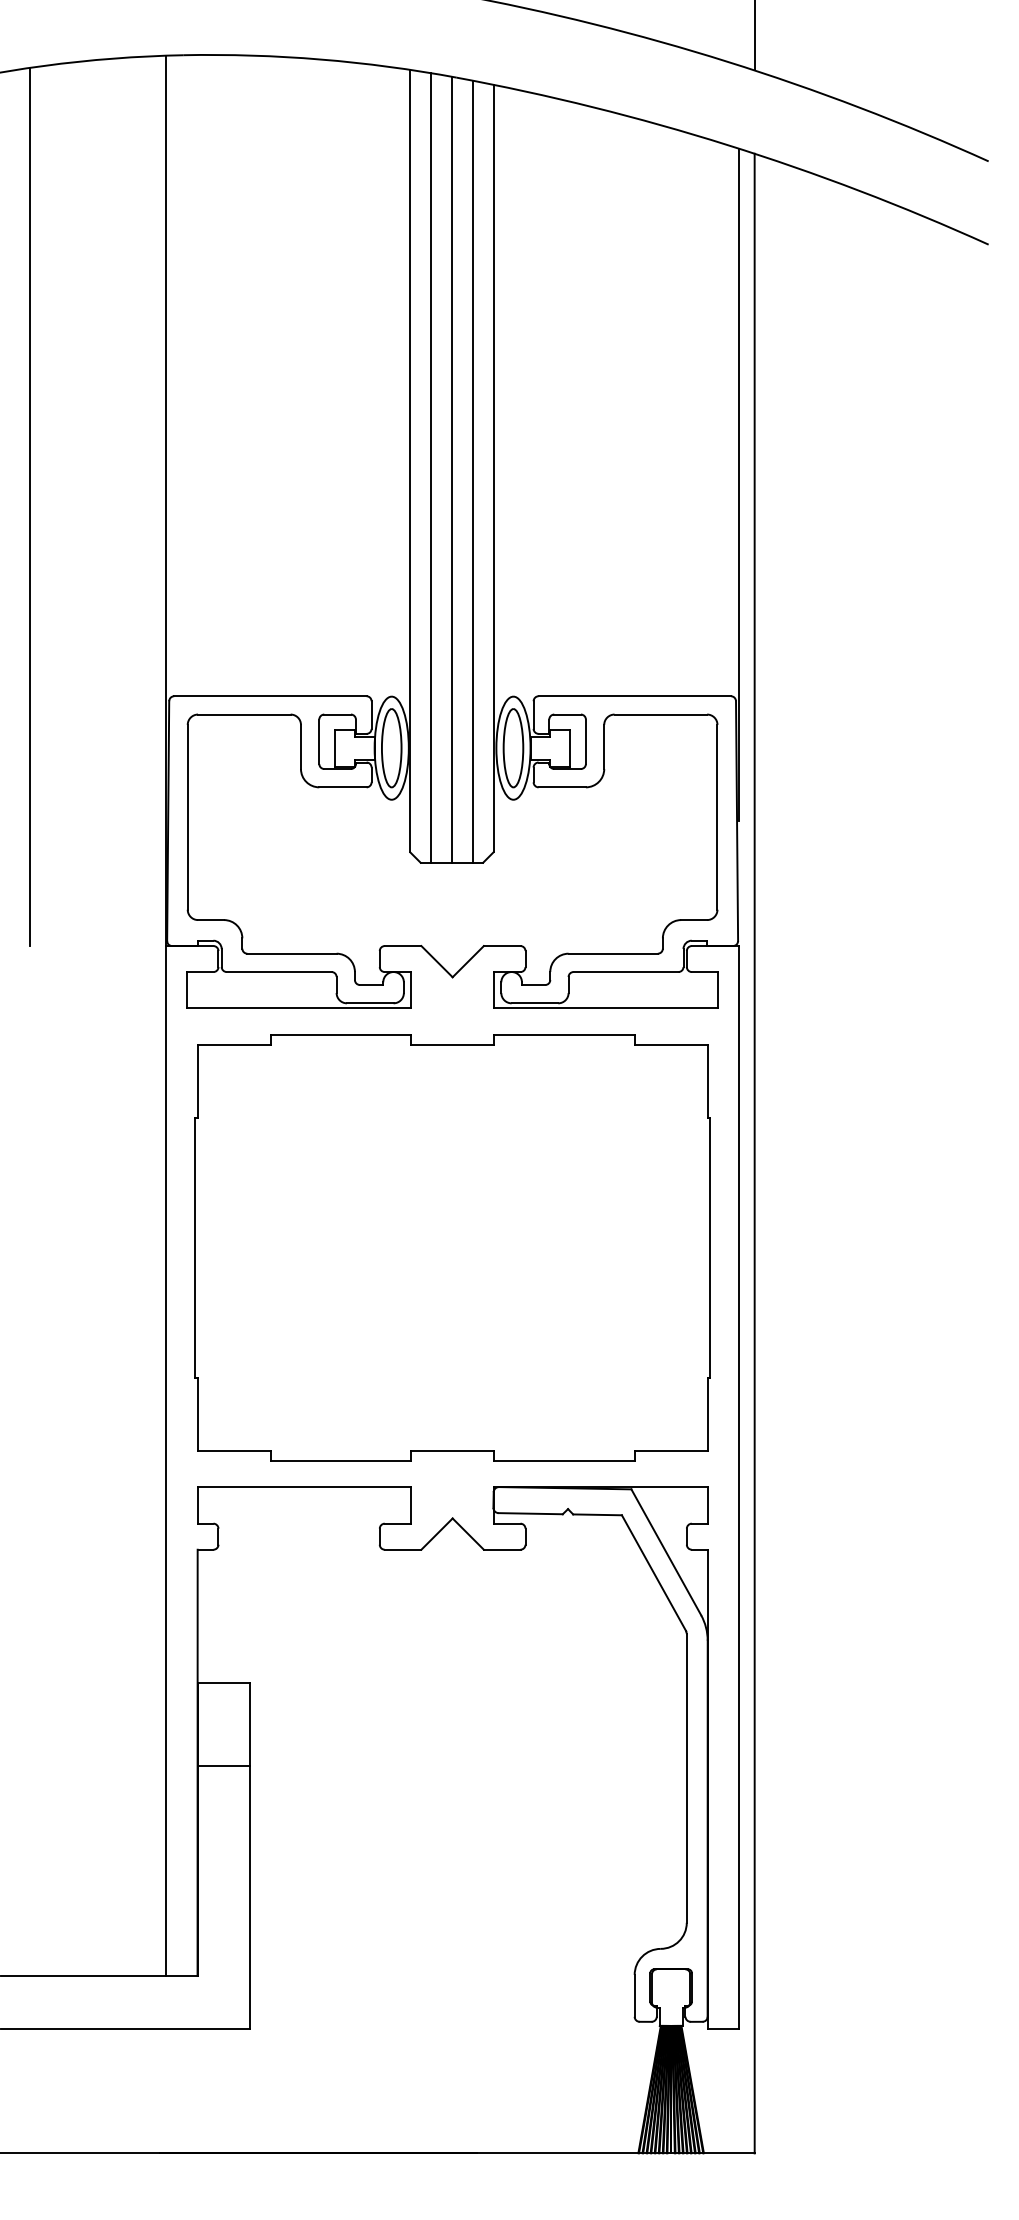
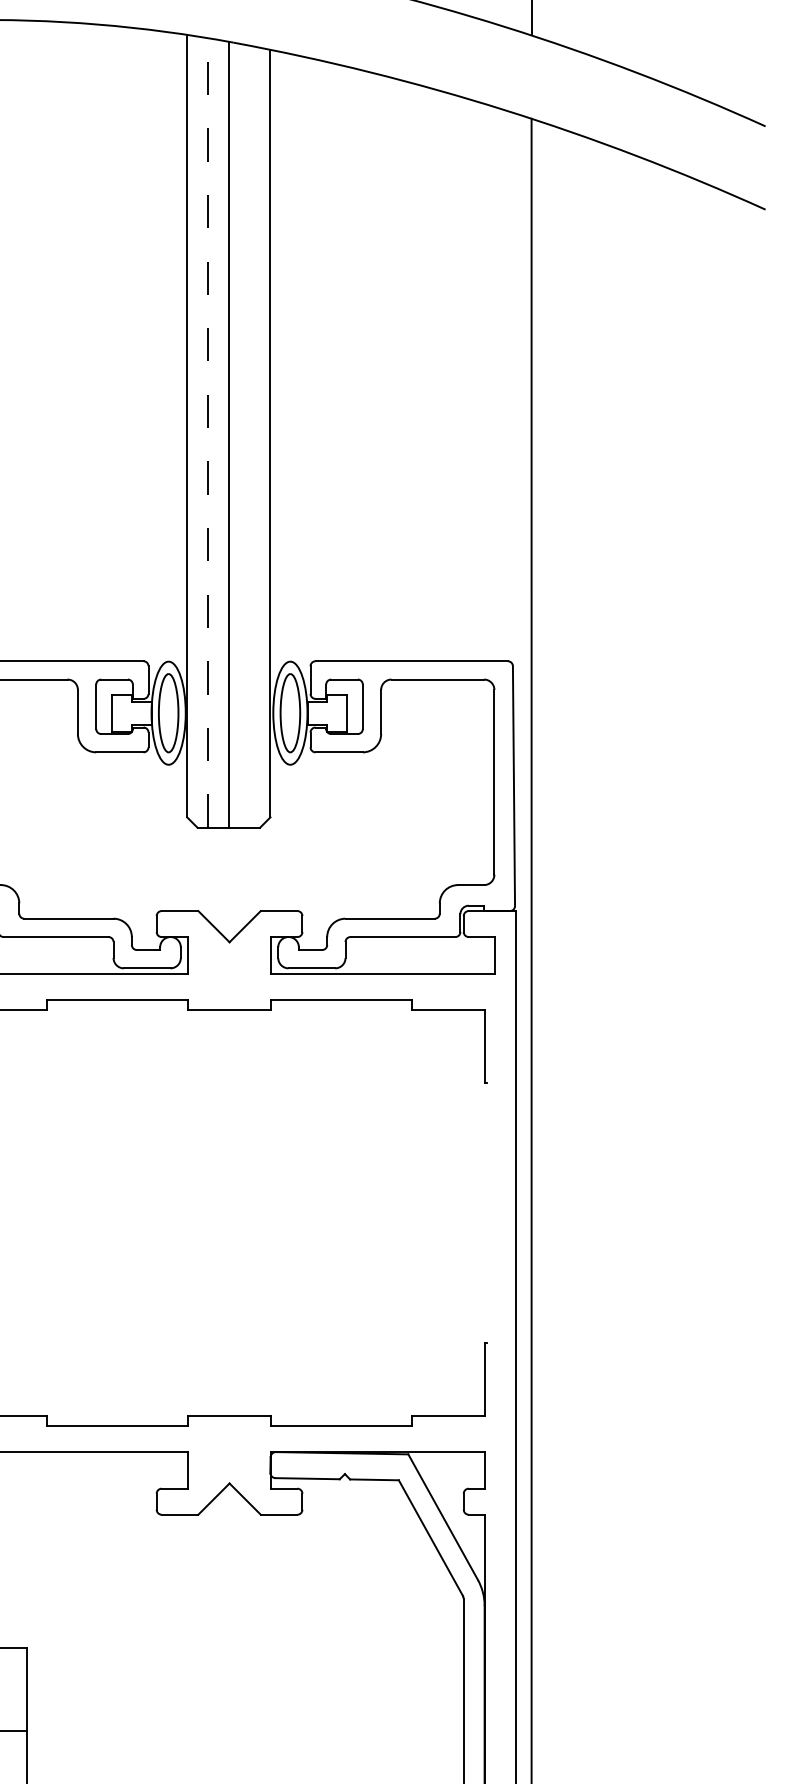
line: (431, 467) -> (208, 432), solid -> dashed
line: (472, 471) -> (249, 436), removed
line: (738, 484) -> (515, 449), removed
line: (710, 1247) -> (487, 1212), removed

